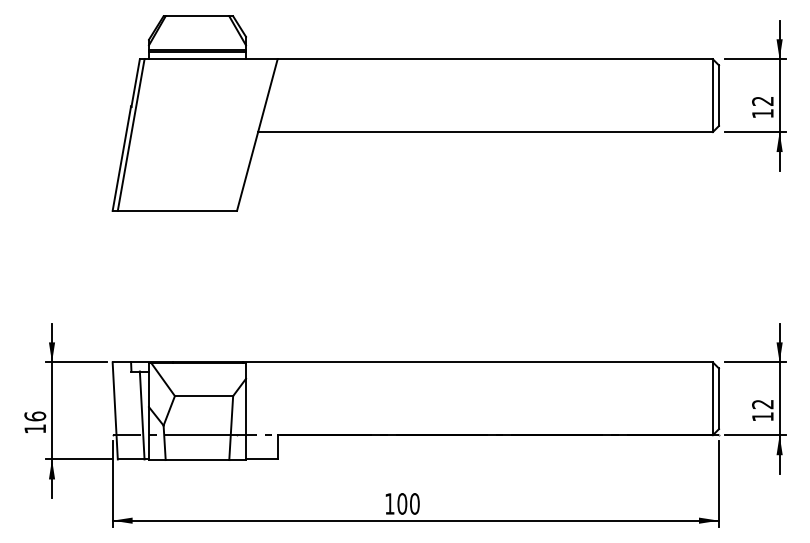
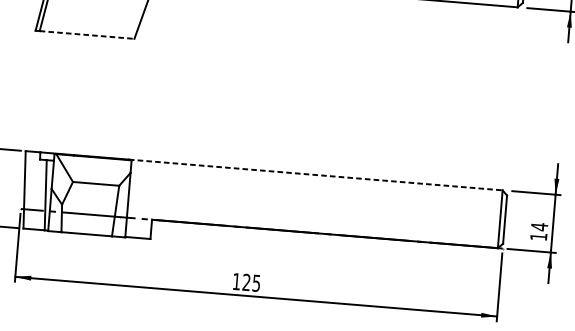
line: (177, 210) -> (87, 34), solid -> dashed
line: (478, 362) -> (316, 175), solid -> dashed
text: (762, 404) -> (539, 227), 12 -> 14
text: (408, 503) -> (251, 282), 100 -> 125

